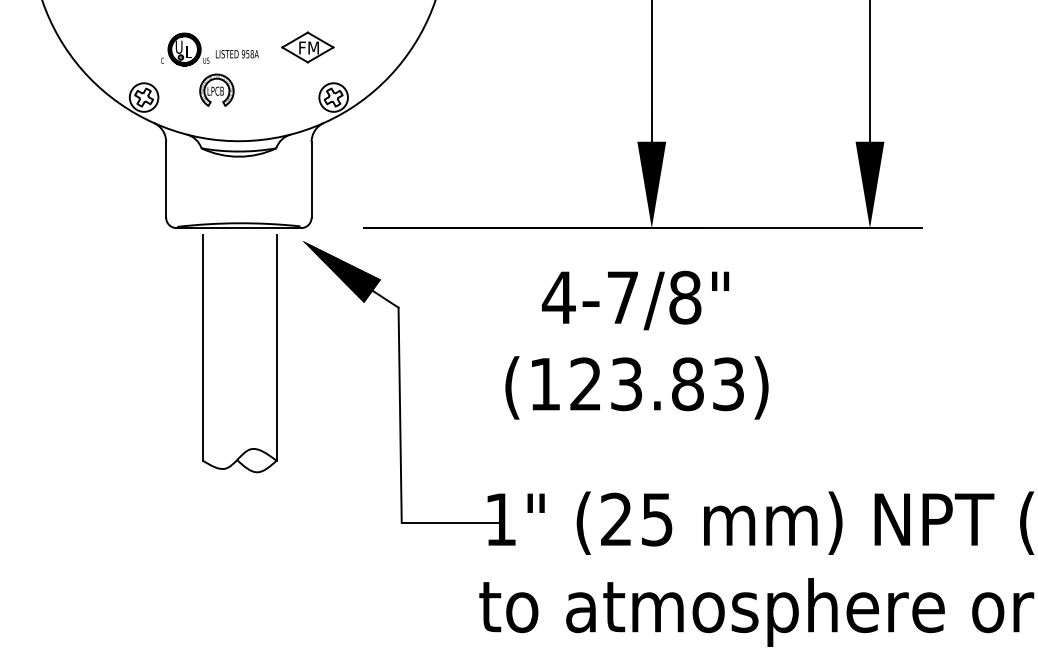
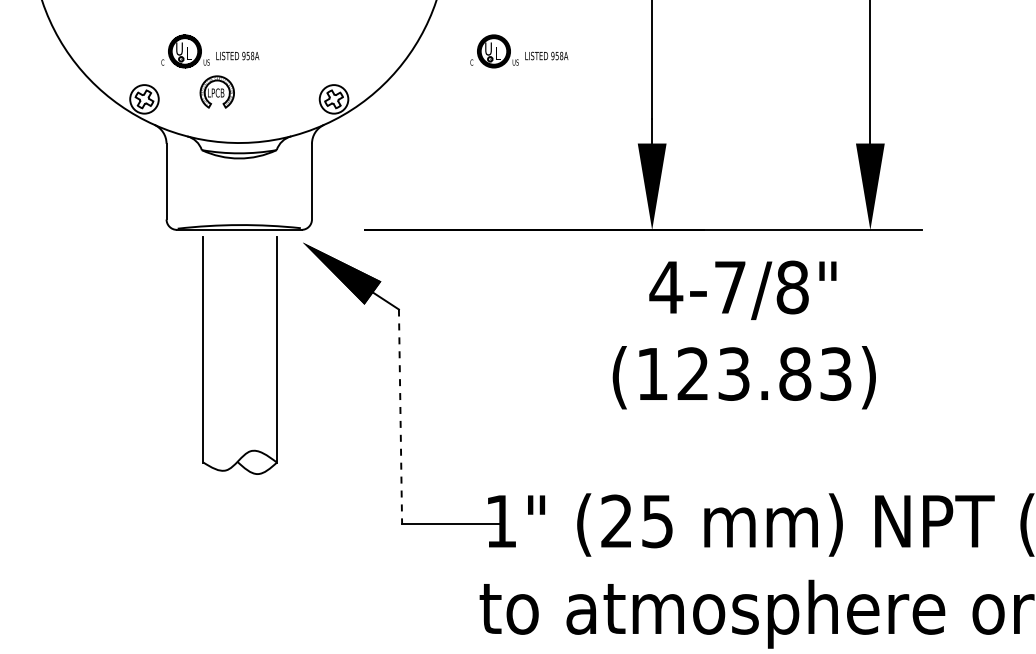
part: (307, 47) -> (307, 49), removed
part: (525, 50) -> (525, 52), added
text: (636, 344) -> (743, 334), moved
line: (400, 415) -> (400, 417), solid -> dashed

